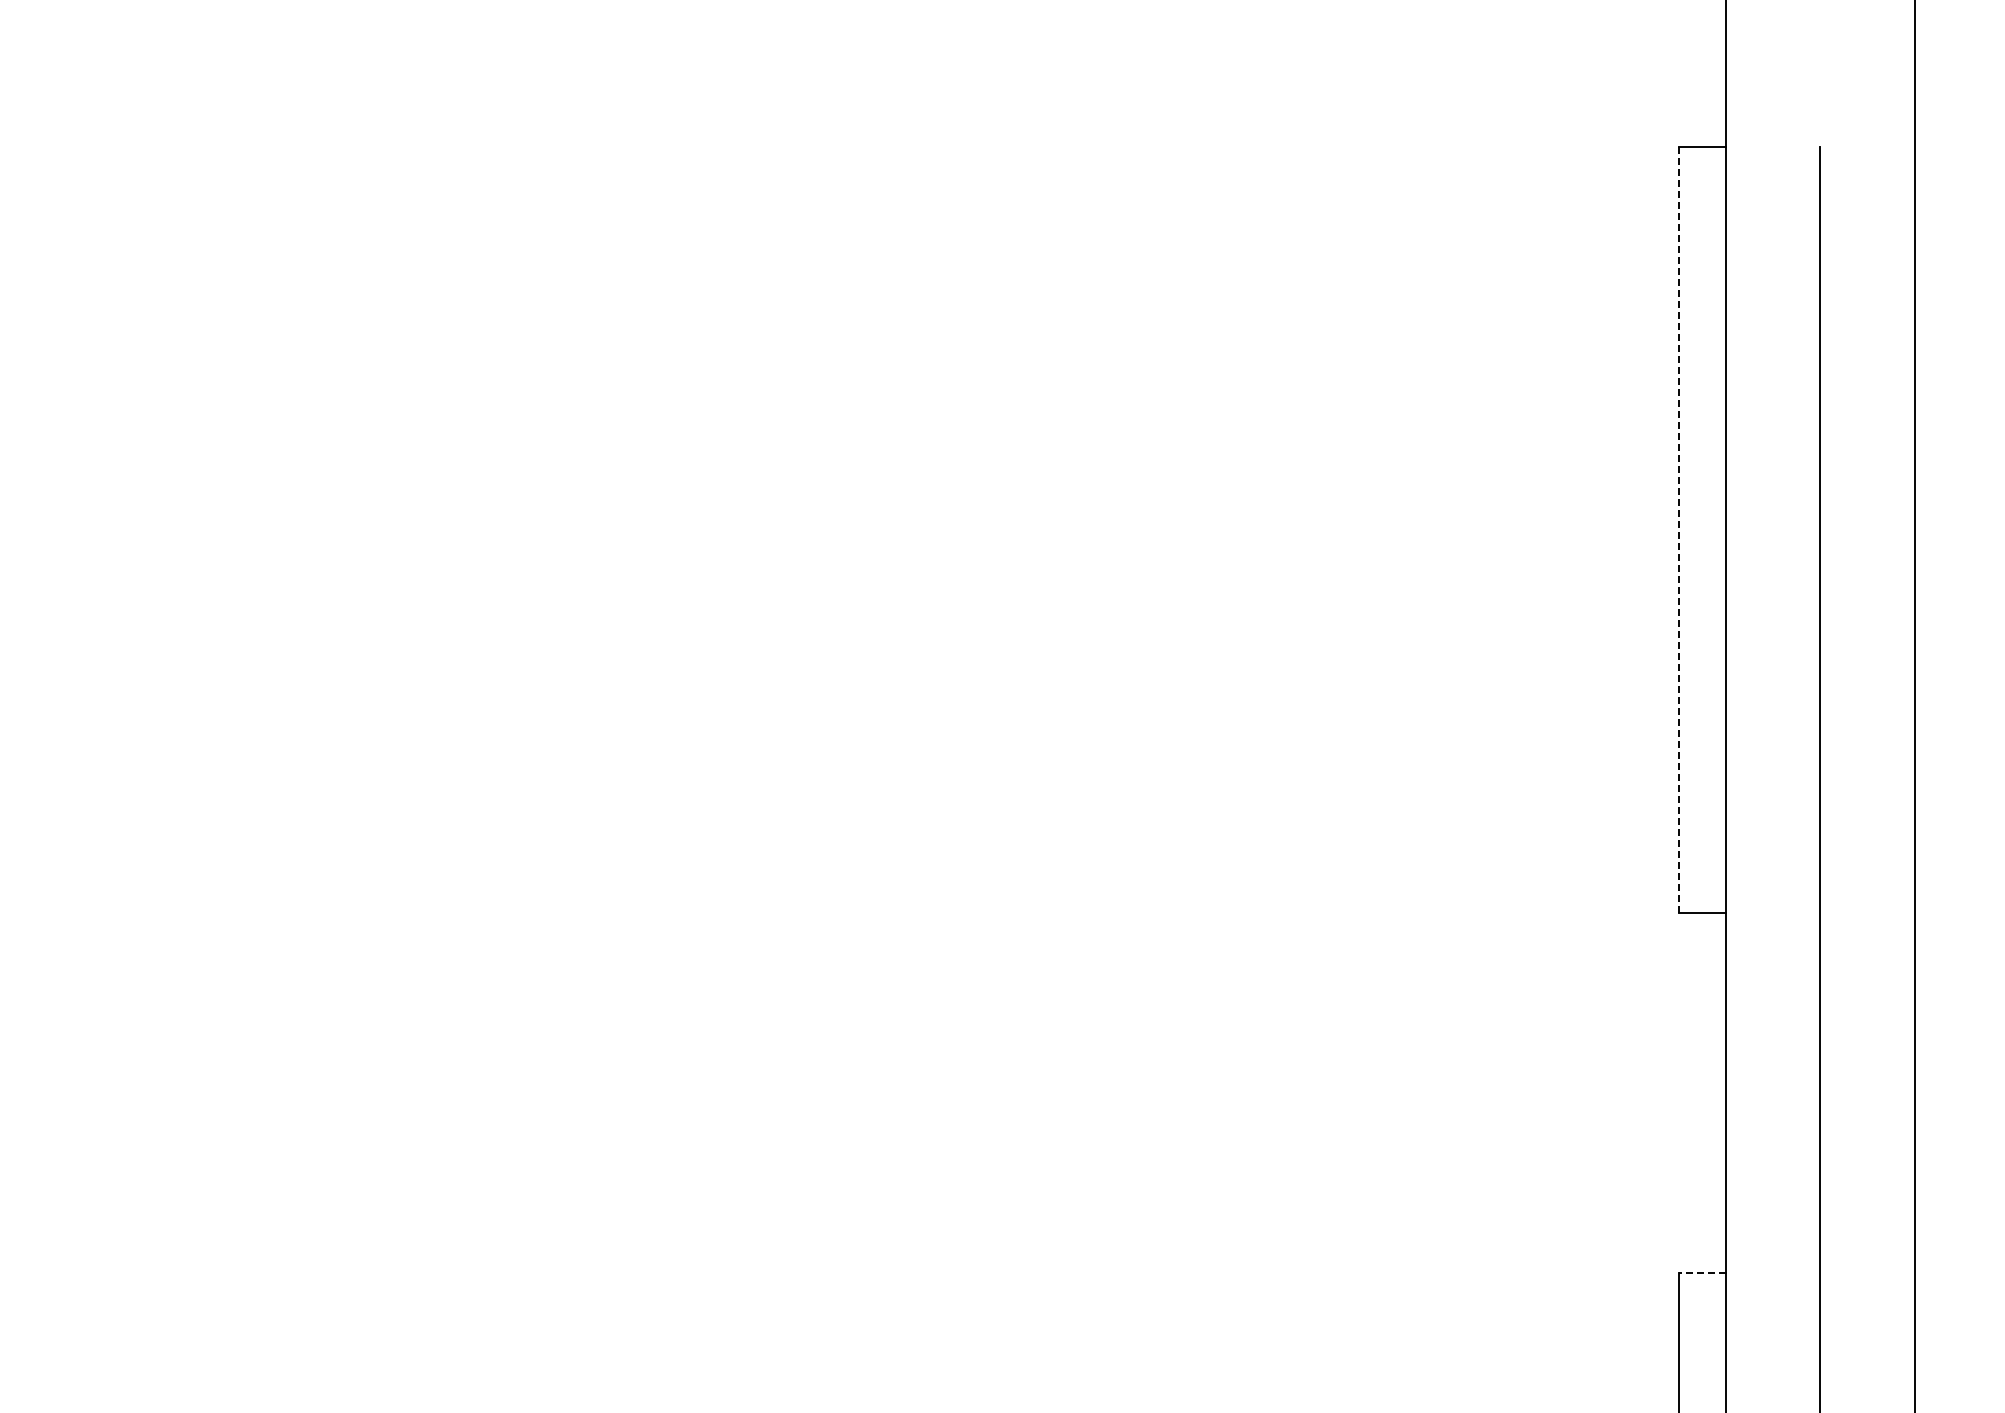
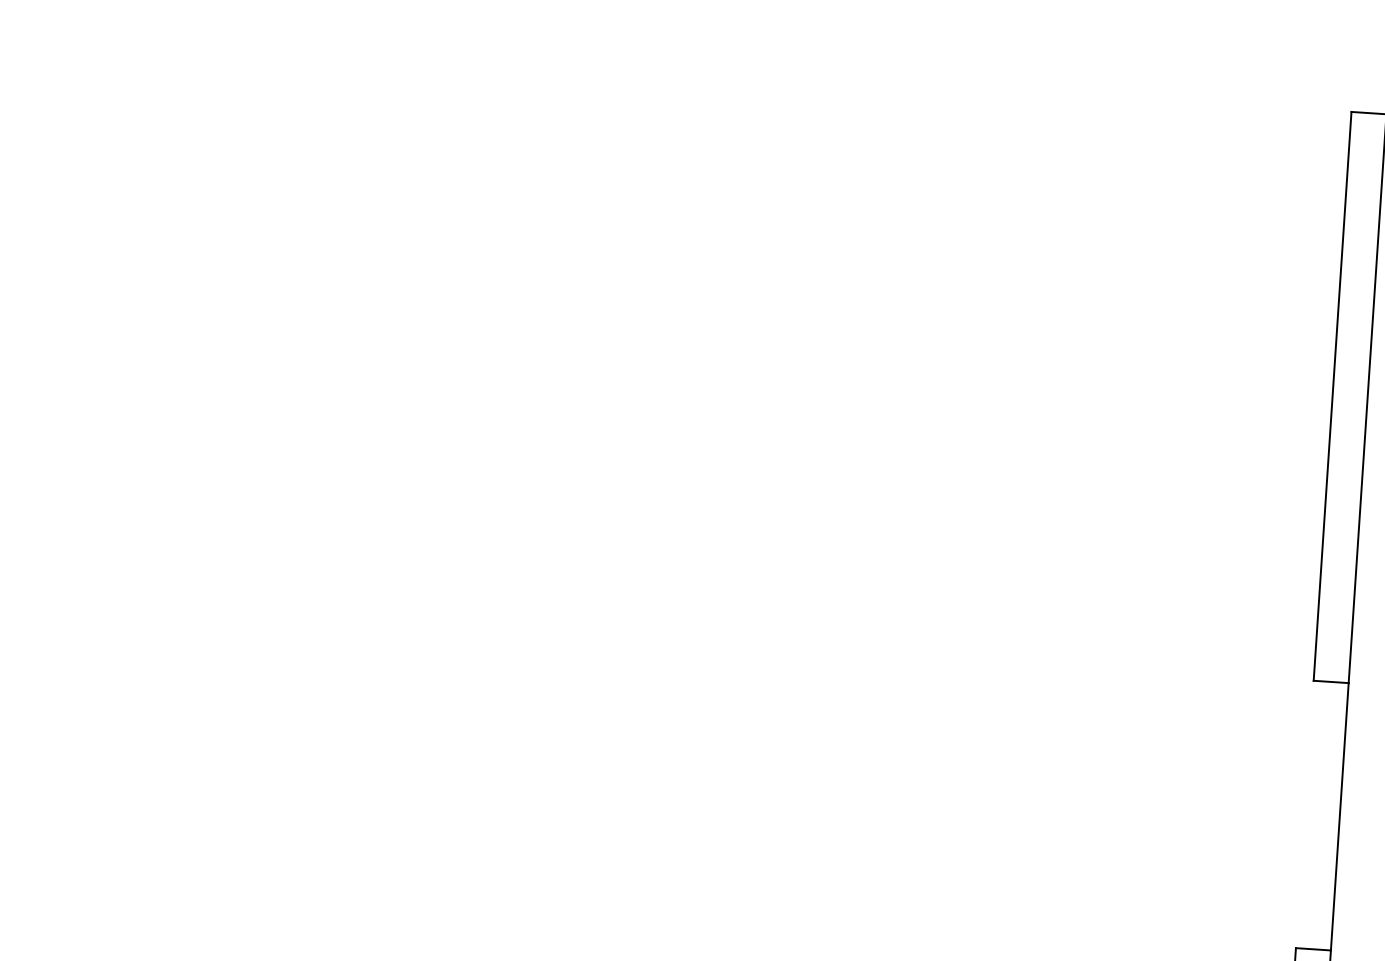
line: (1679, 530) -> (1332, 396), dashed -> solid
line: (1702, 1272) -> (1313, 948), dashed -> solid

